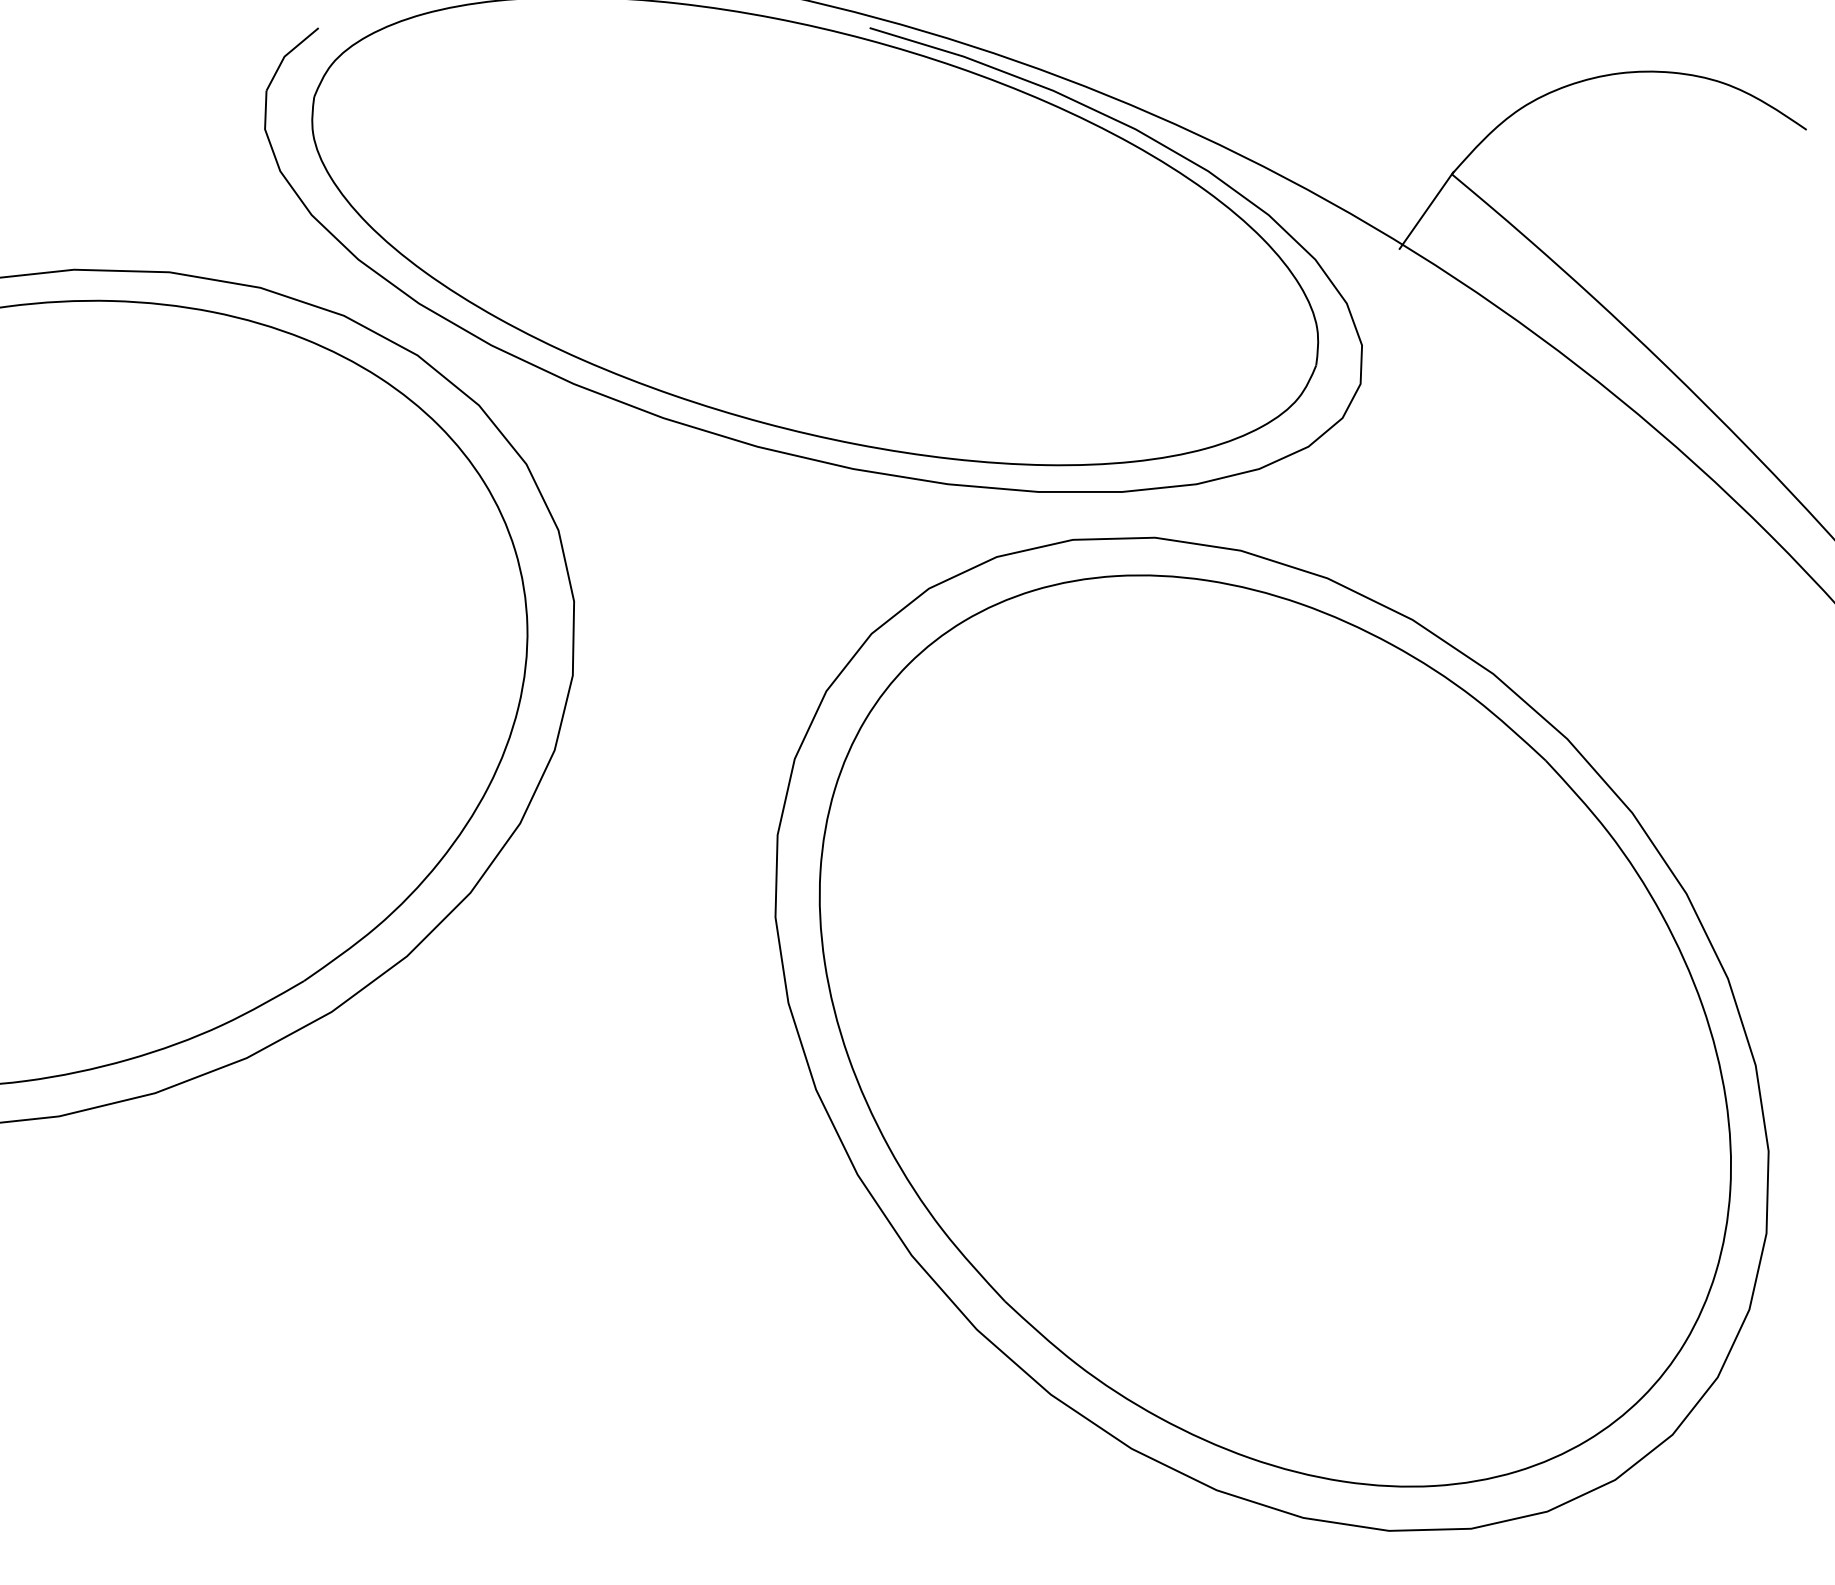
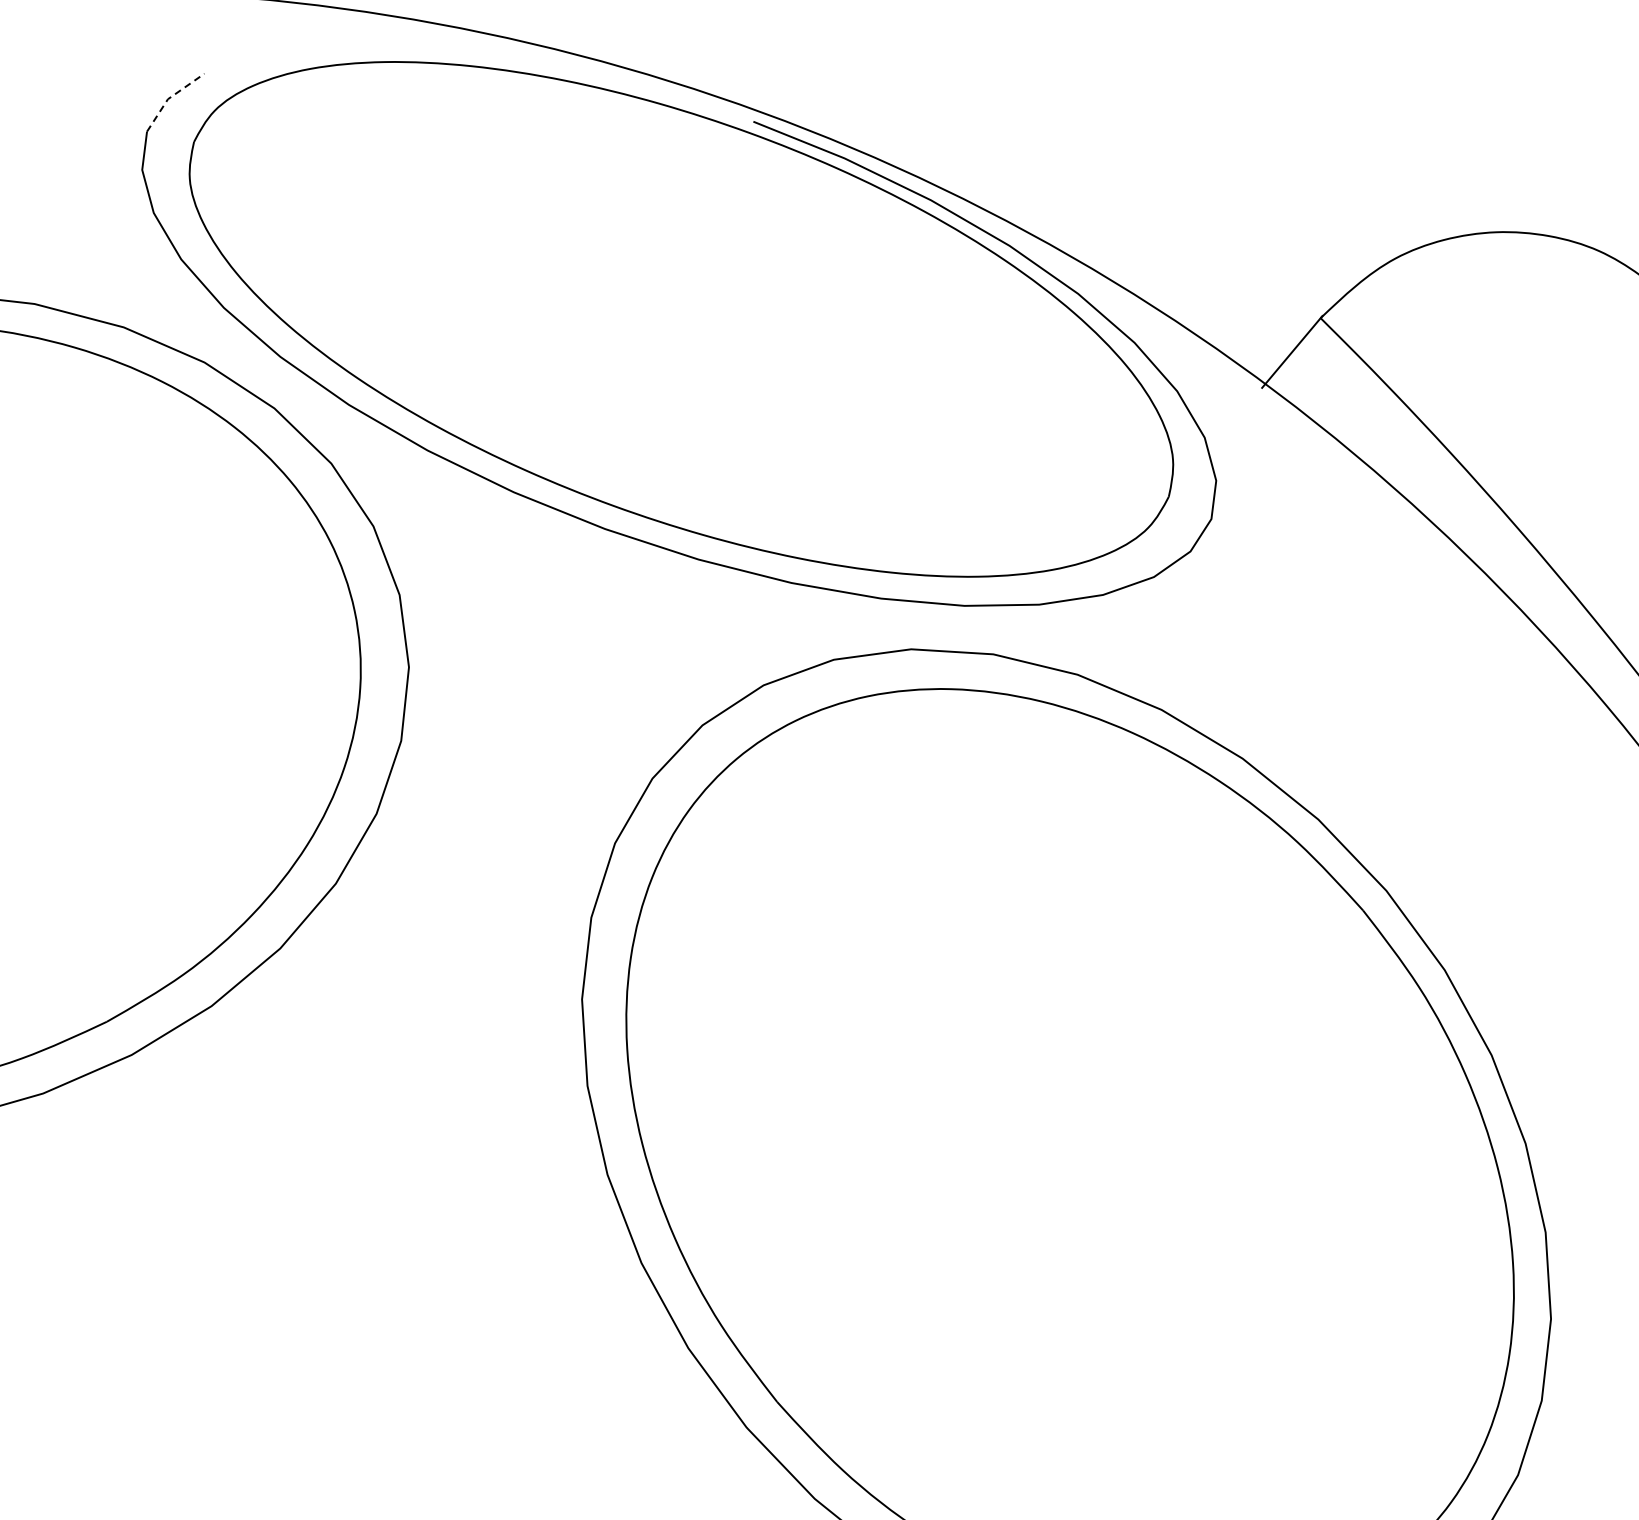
line: (286, 54) -> (170, 97), solid -> dashed

